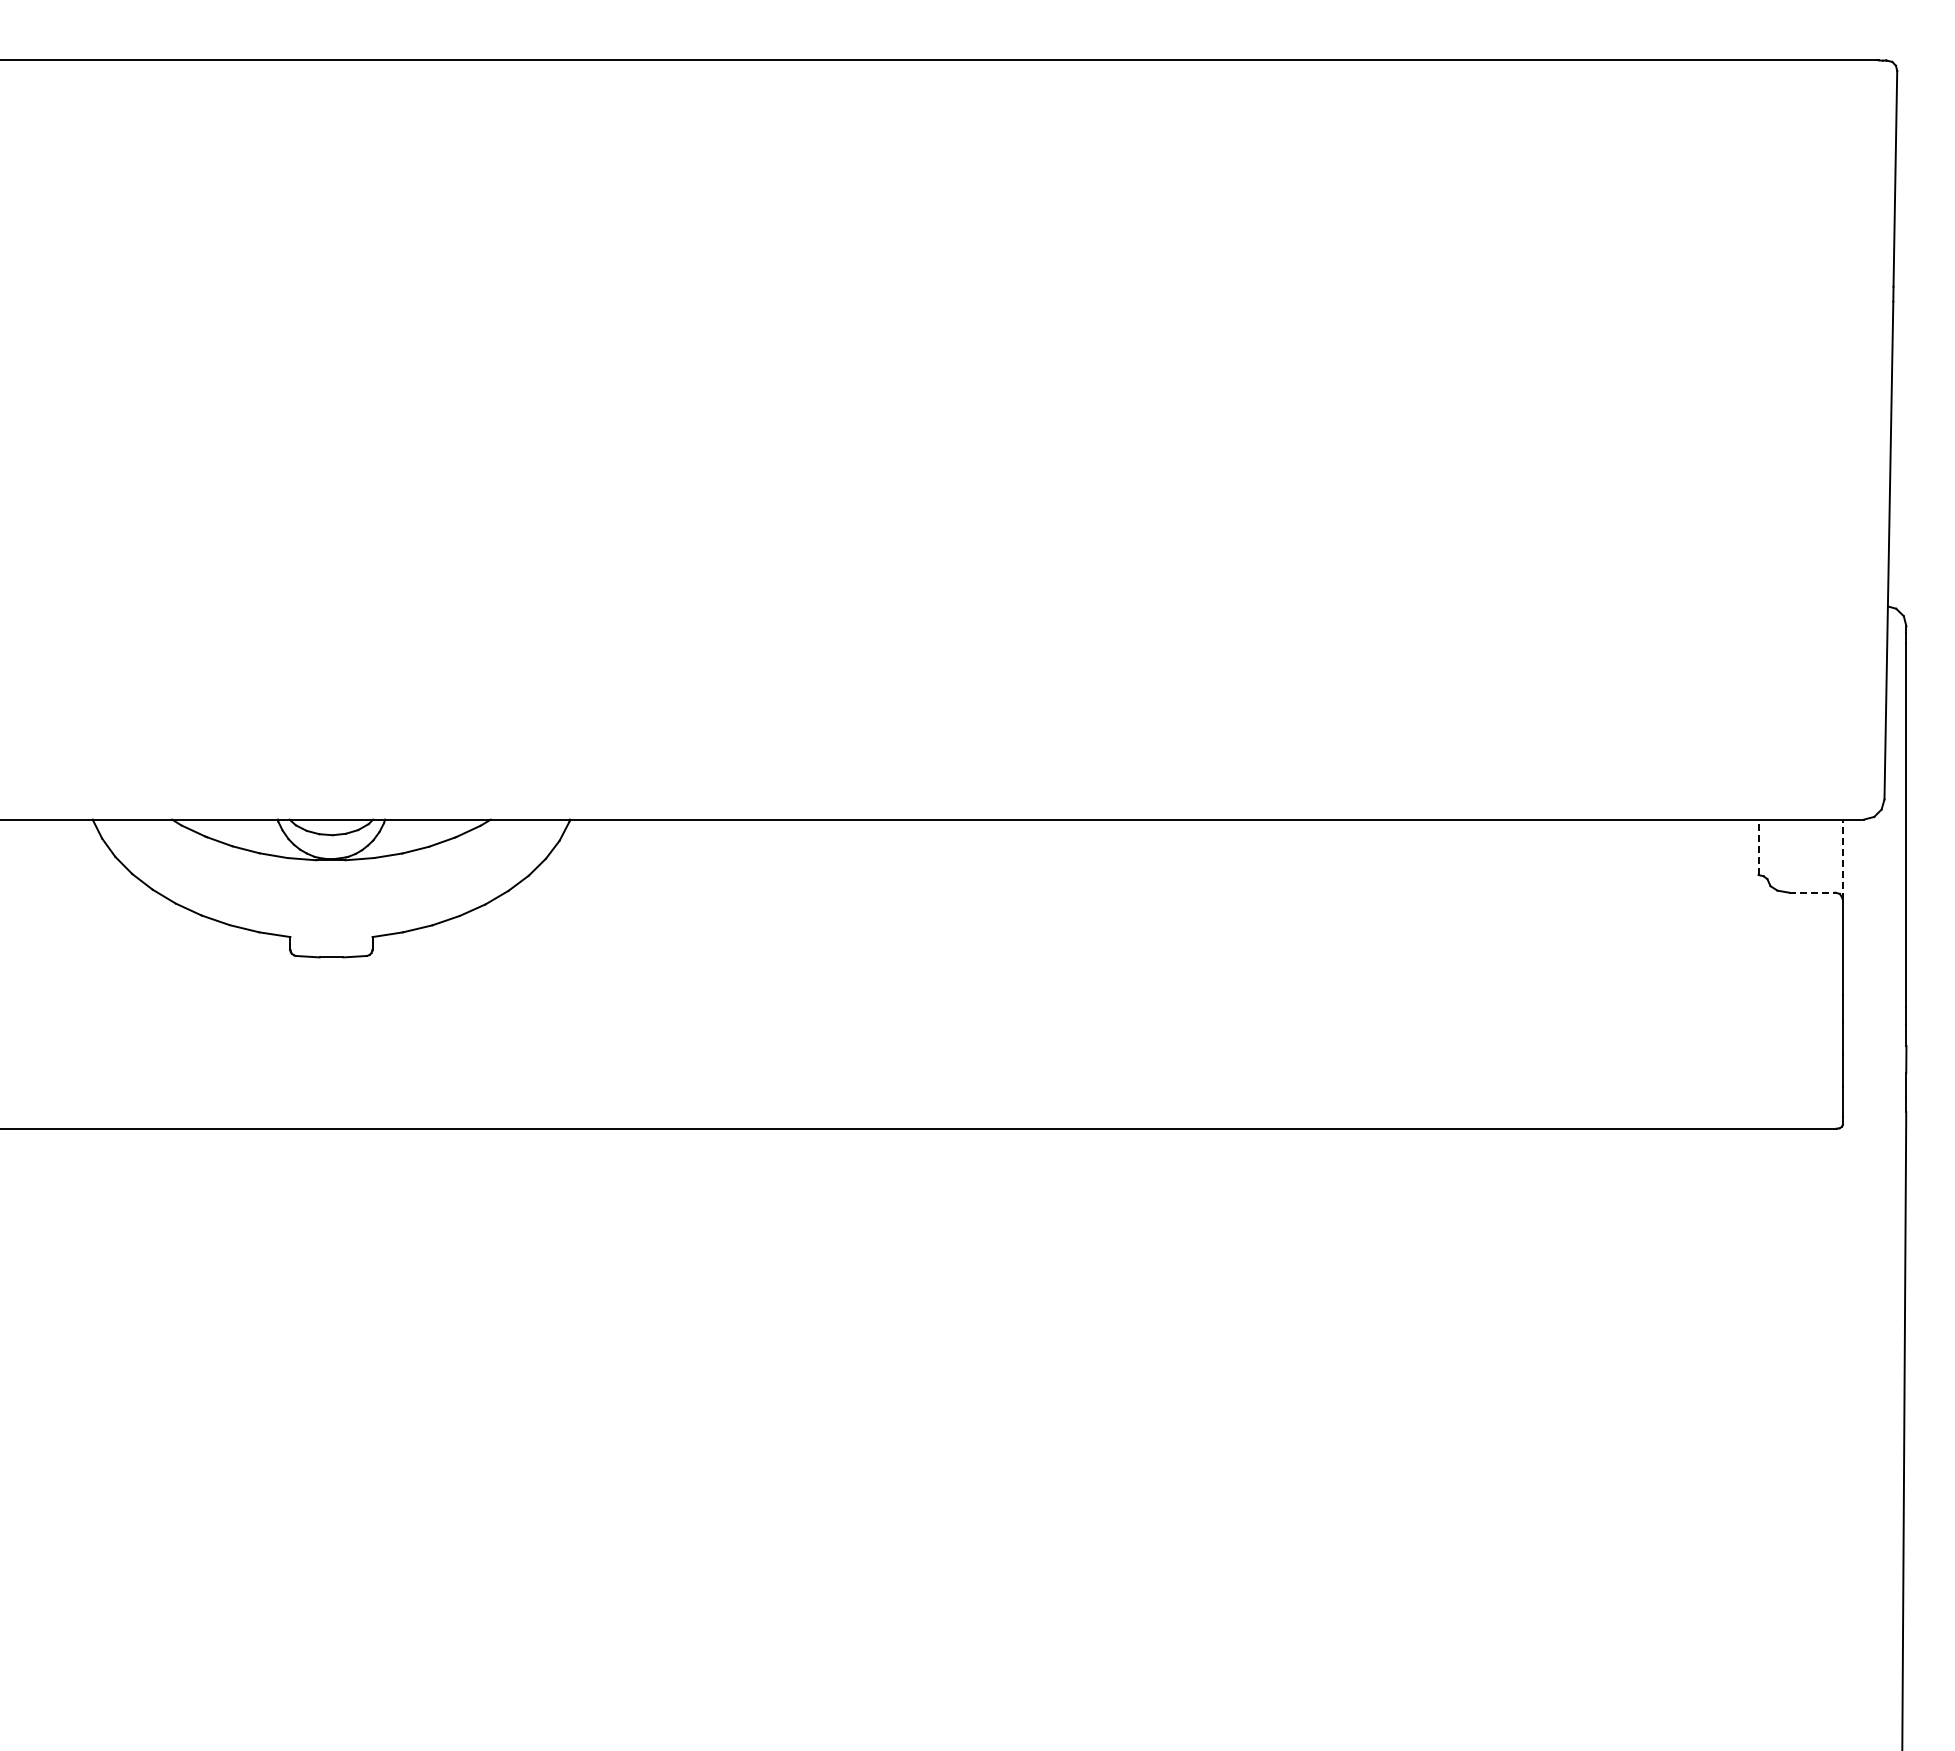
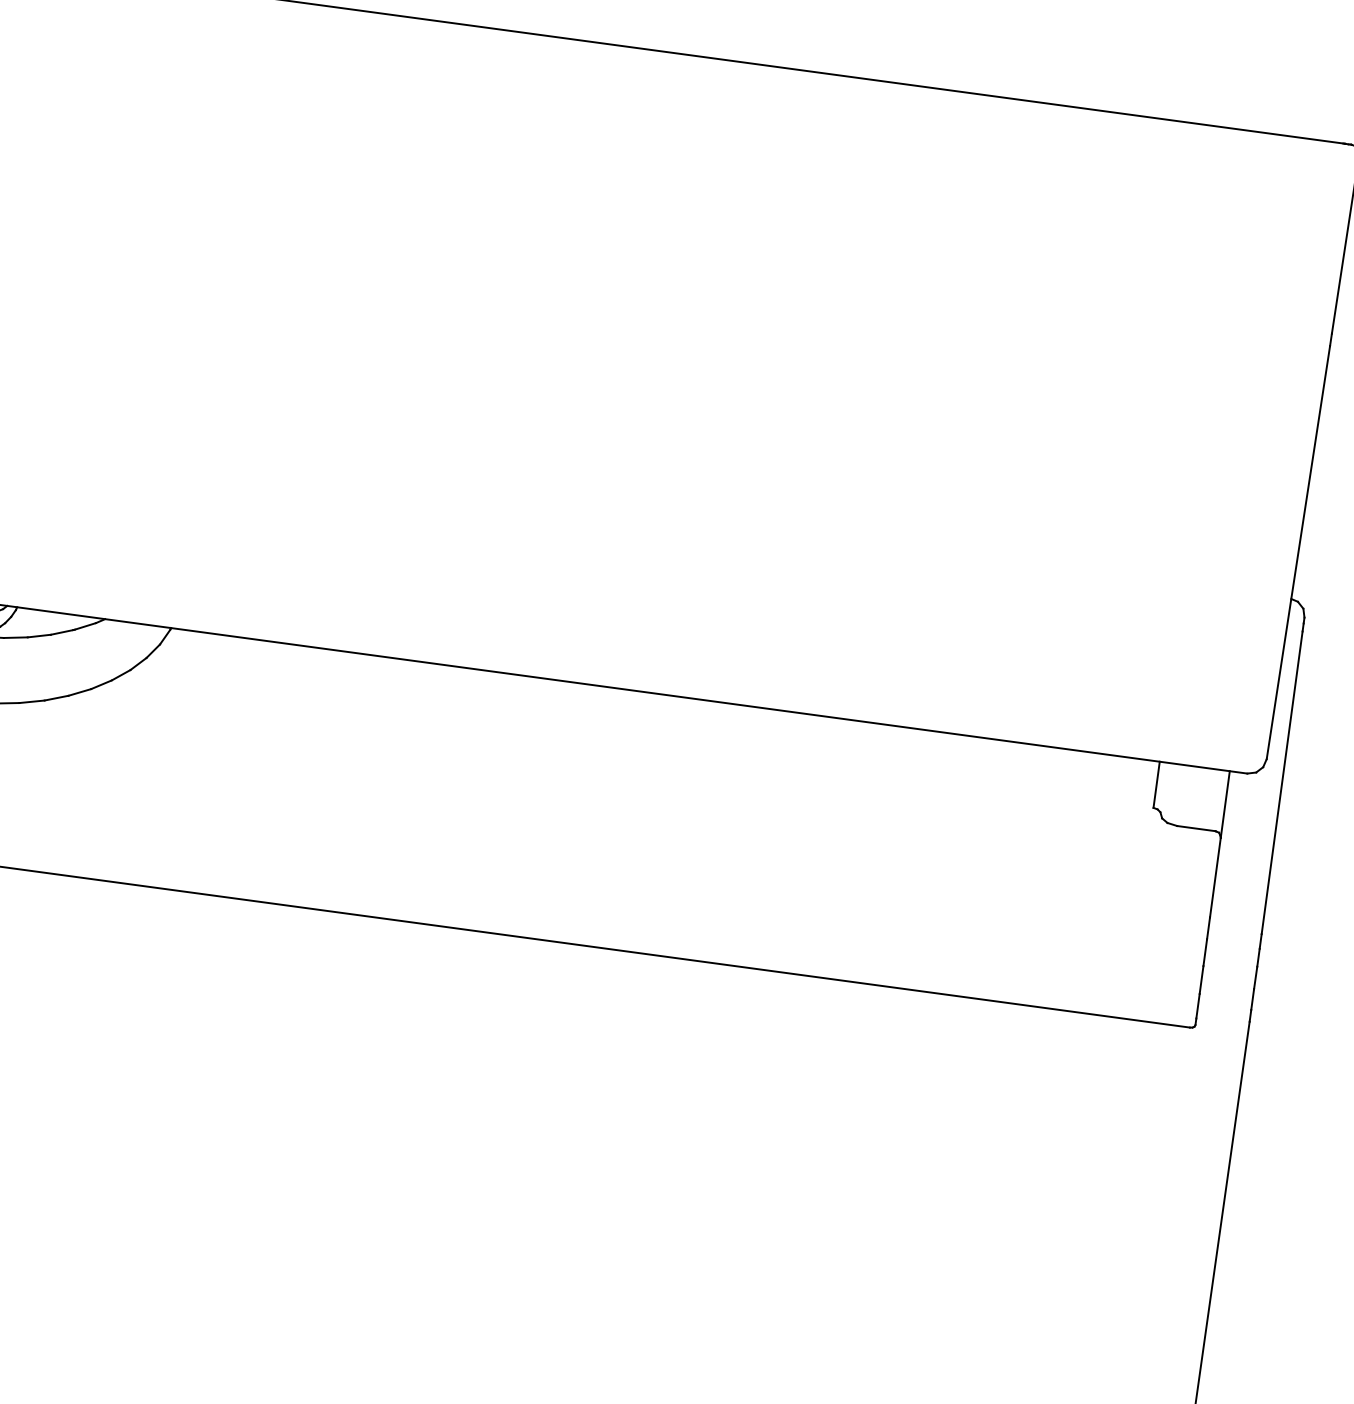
line: (1758, 847) -> (1156, 784), dashed -> solid
line: (1842, 859) -> (1225, 804), dashed -> solid
line: (1812, 892) -> (1196, 828), dashed -> solid

